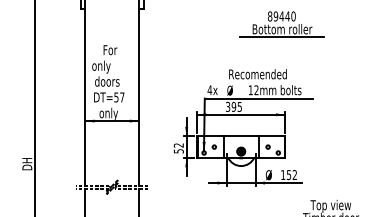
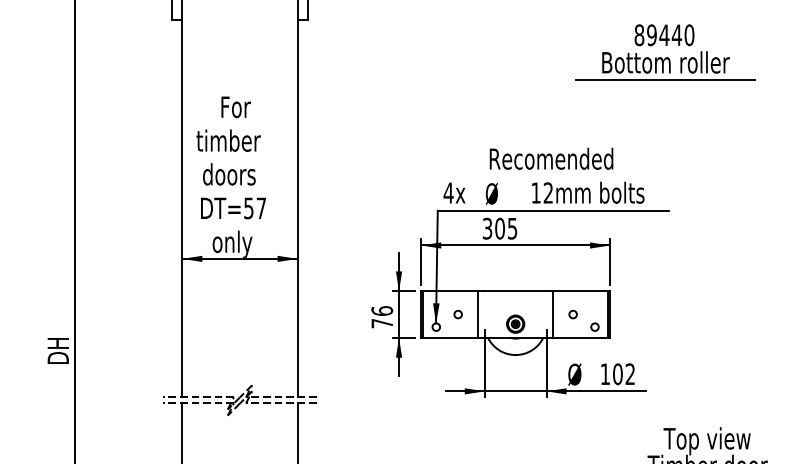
part: (281, 24) -> (663, 52), moved
text: (106, 66) -> (227, 142), only -> timber
text: (233, 106) -> (499, 227), 395 -> 305
text: (178, 148) -> (381, 317), 52 -> 76
text: (288, 175) -> (616, 375), 152 -> 102

